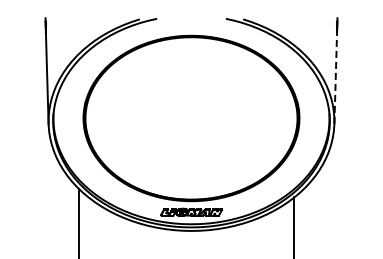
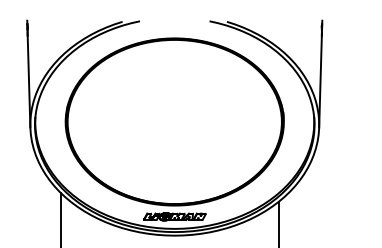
line: (335, 77) -> (320, 80), dashed -> solid

